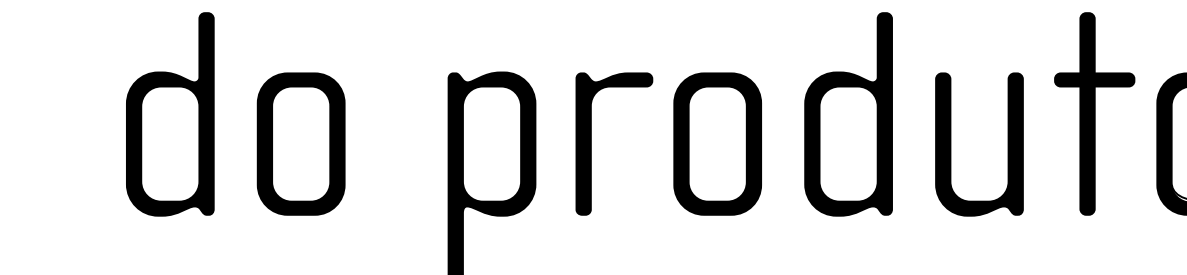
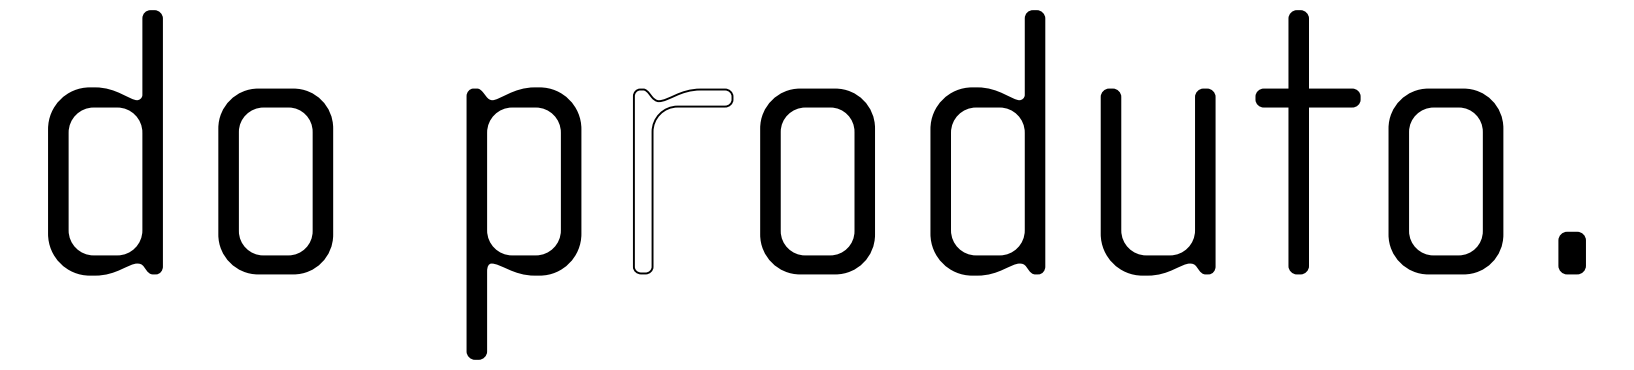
fill: (613, 144) -> (682, 181), removed

